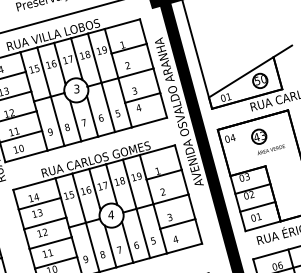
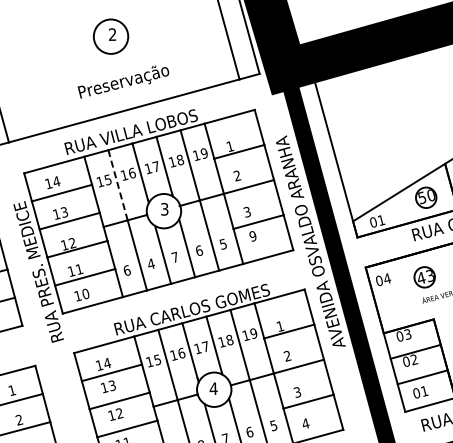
line: (44, 72) -> (118, 185), solid -> dashed
text: (138, 107) -> (252, 235), 4 -> 9
text: (66, 127) -> (150, 263), 8 -> 4
text: (50, 131) -> (126, 270), 9 -> 6

